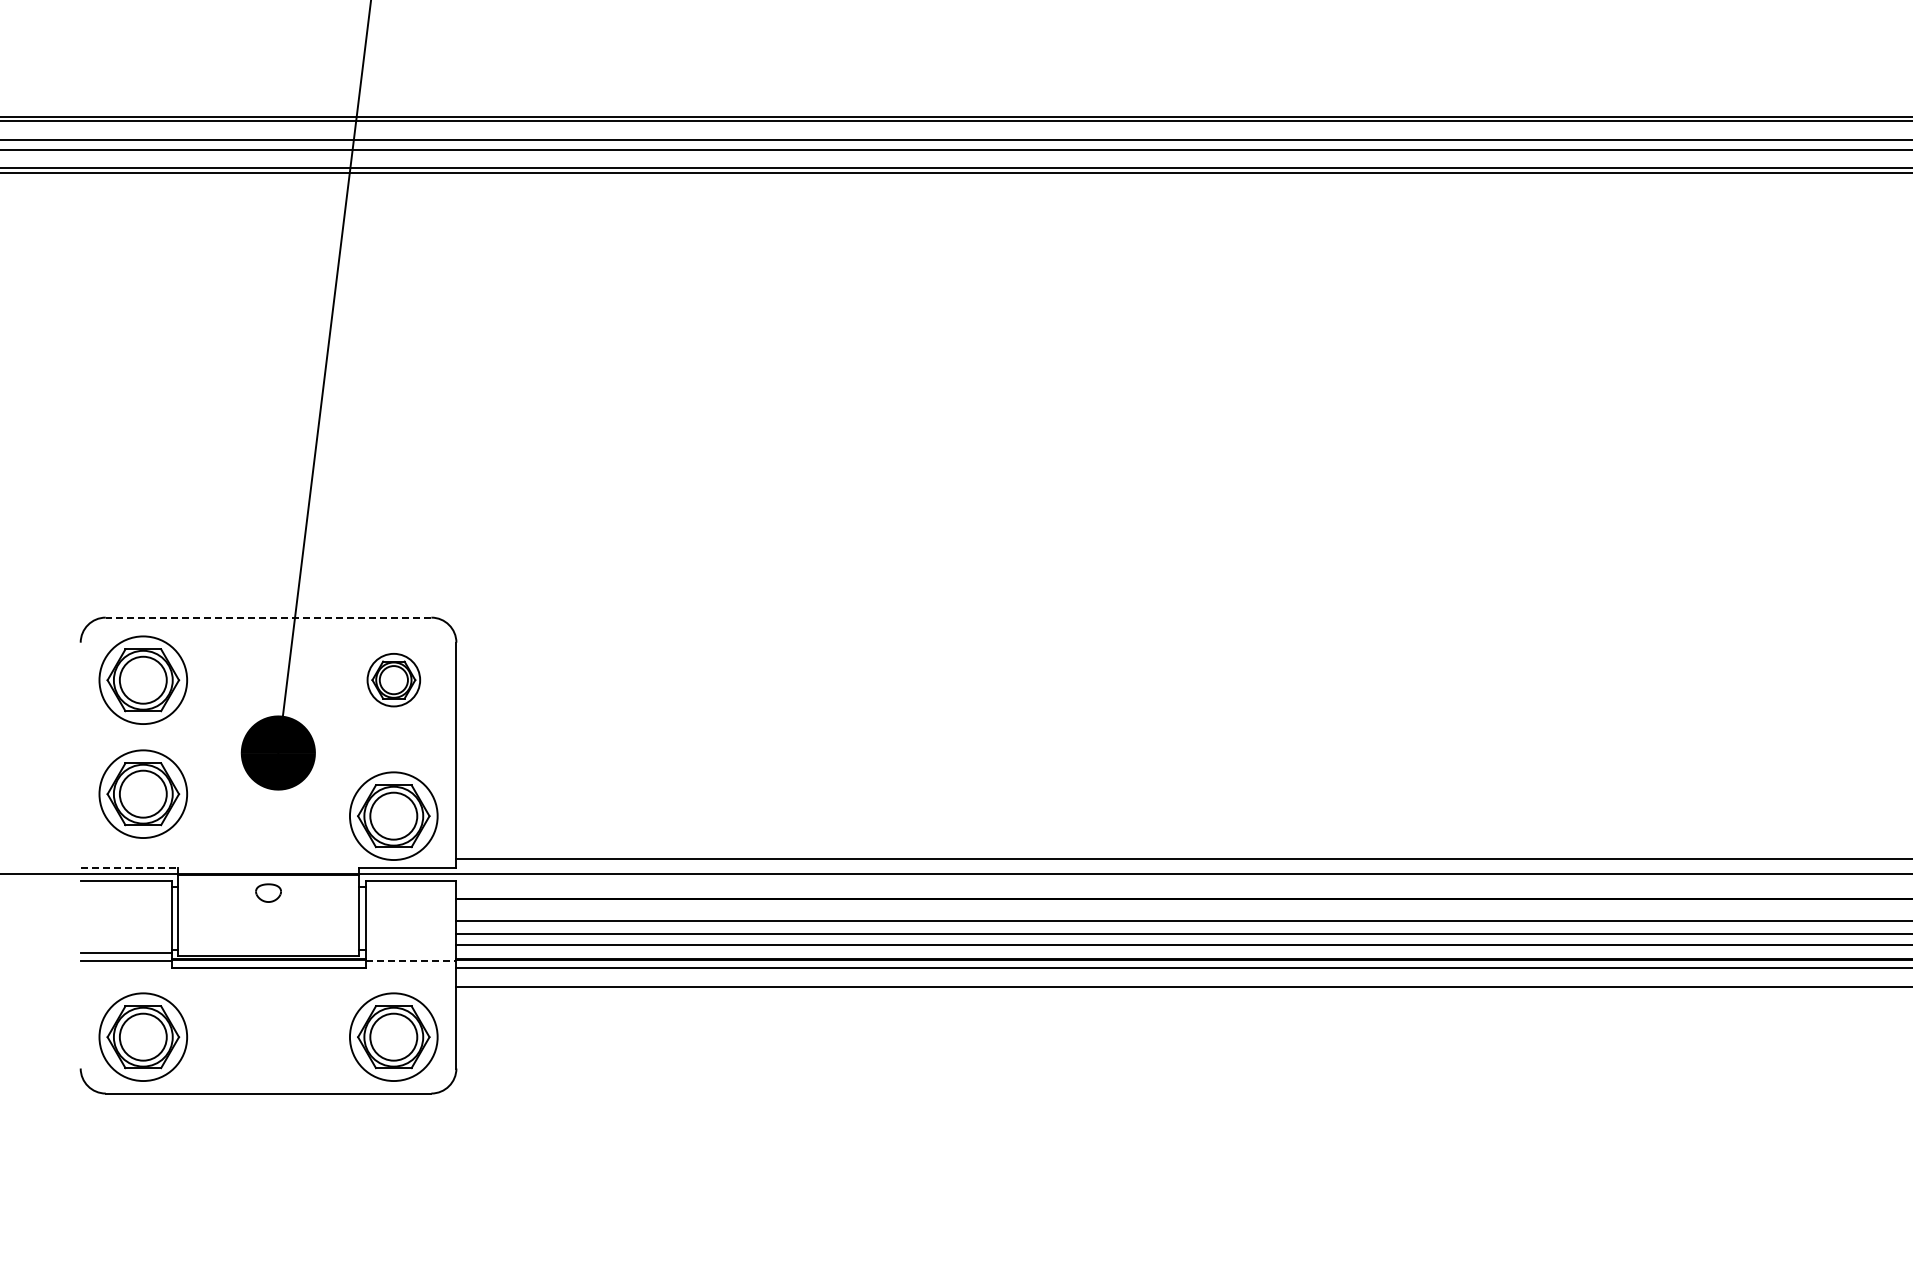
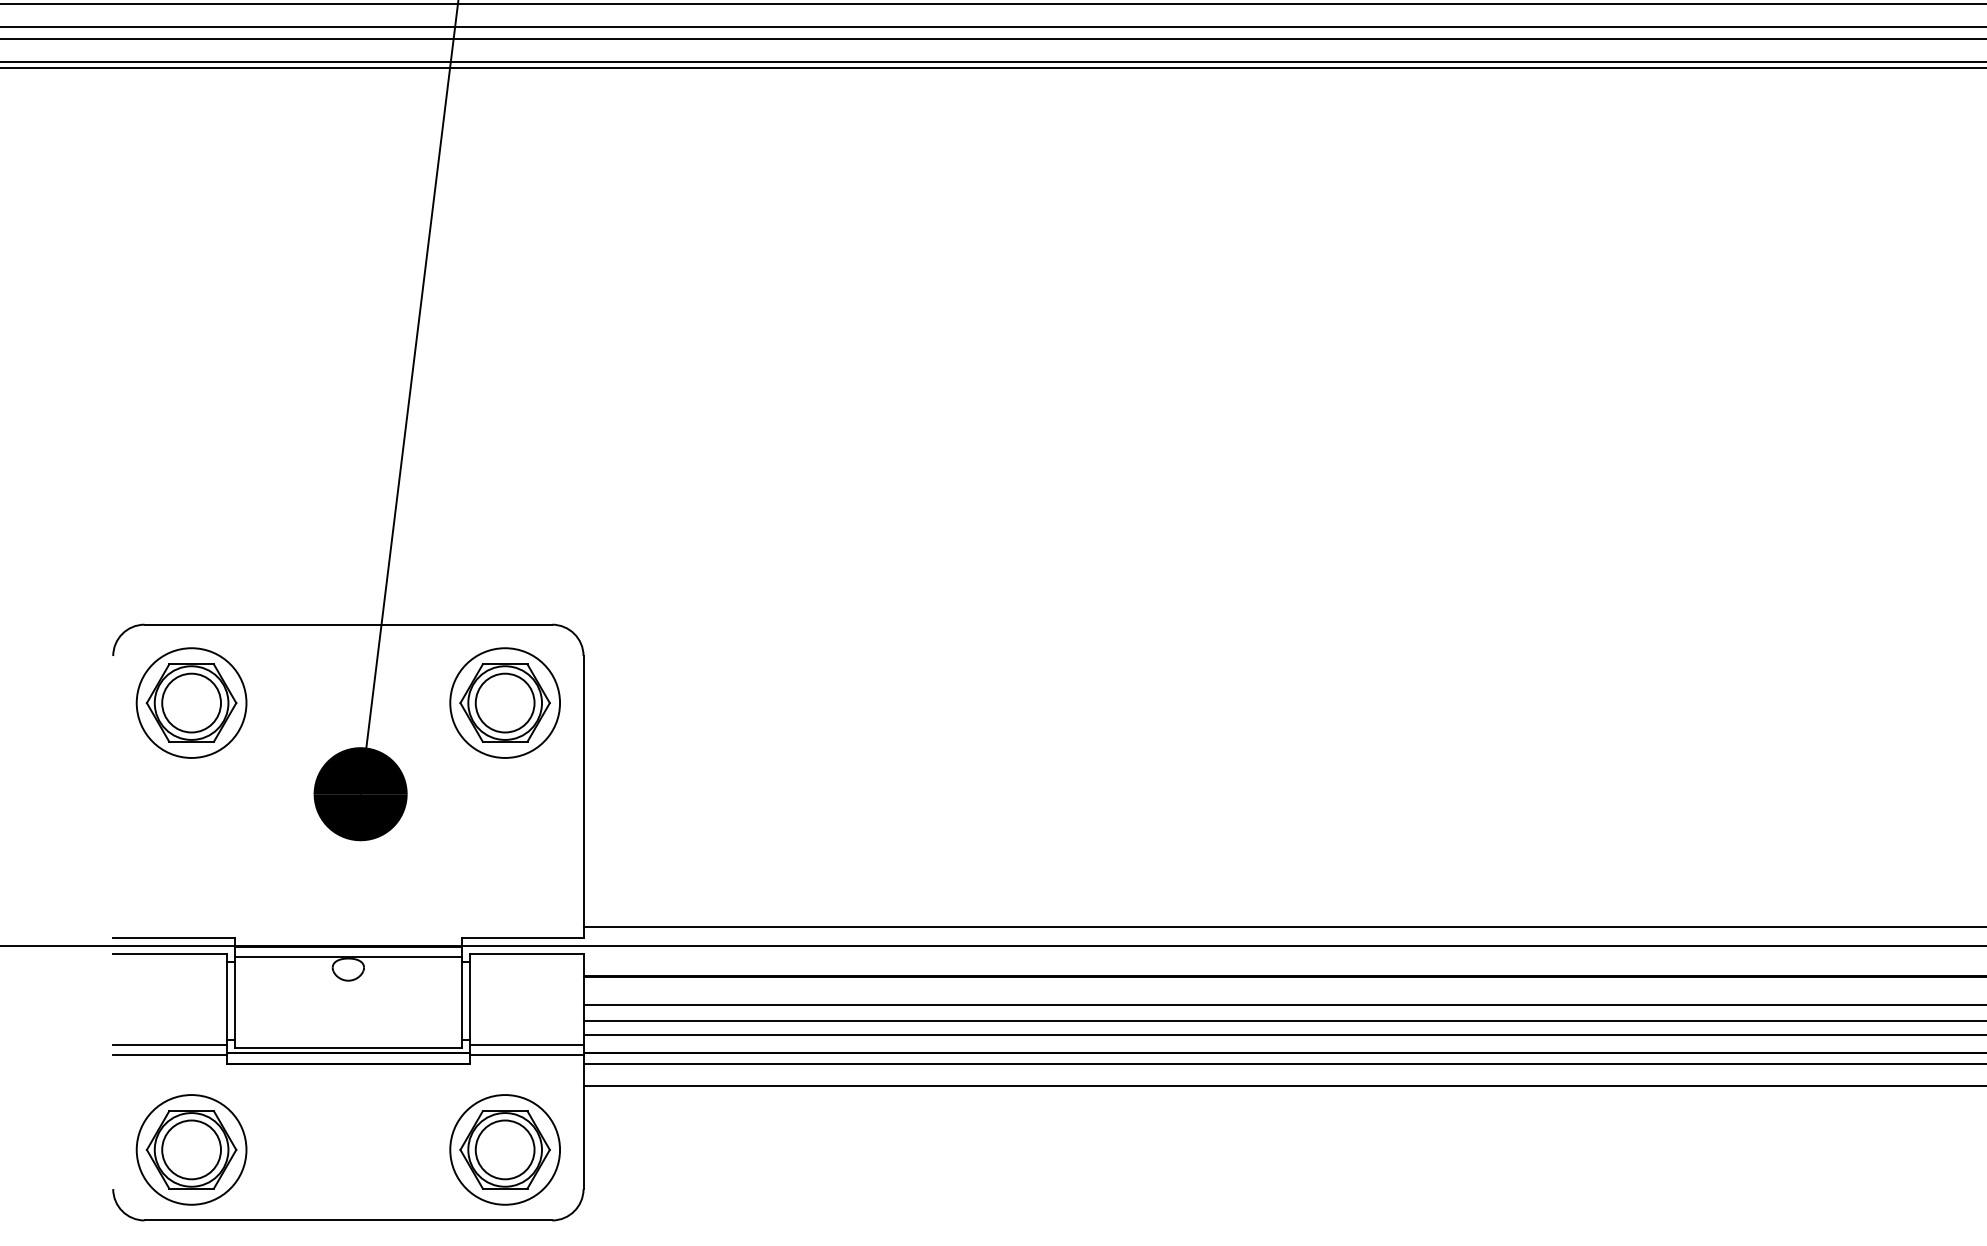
line: (268, 617) -> (348, 624), dashed -> solid
part: (393, 679) -> (504, 702), size x1.67
part: (143, 793) -> (191, 844), removed
part: (393, 815) -> (504, 872), removed
line: (129, 868) -> (174, 938), dashed -> solid
line: (268, 883) -> (348, 957), added
line: (410, 953) -> (526, 1045), added
line: (411, 961) -> (527, 1055), dashed -> solid

